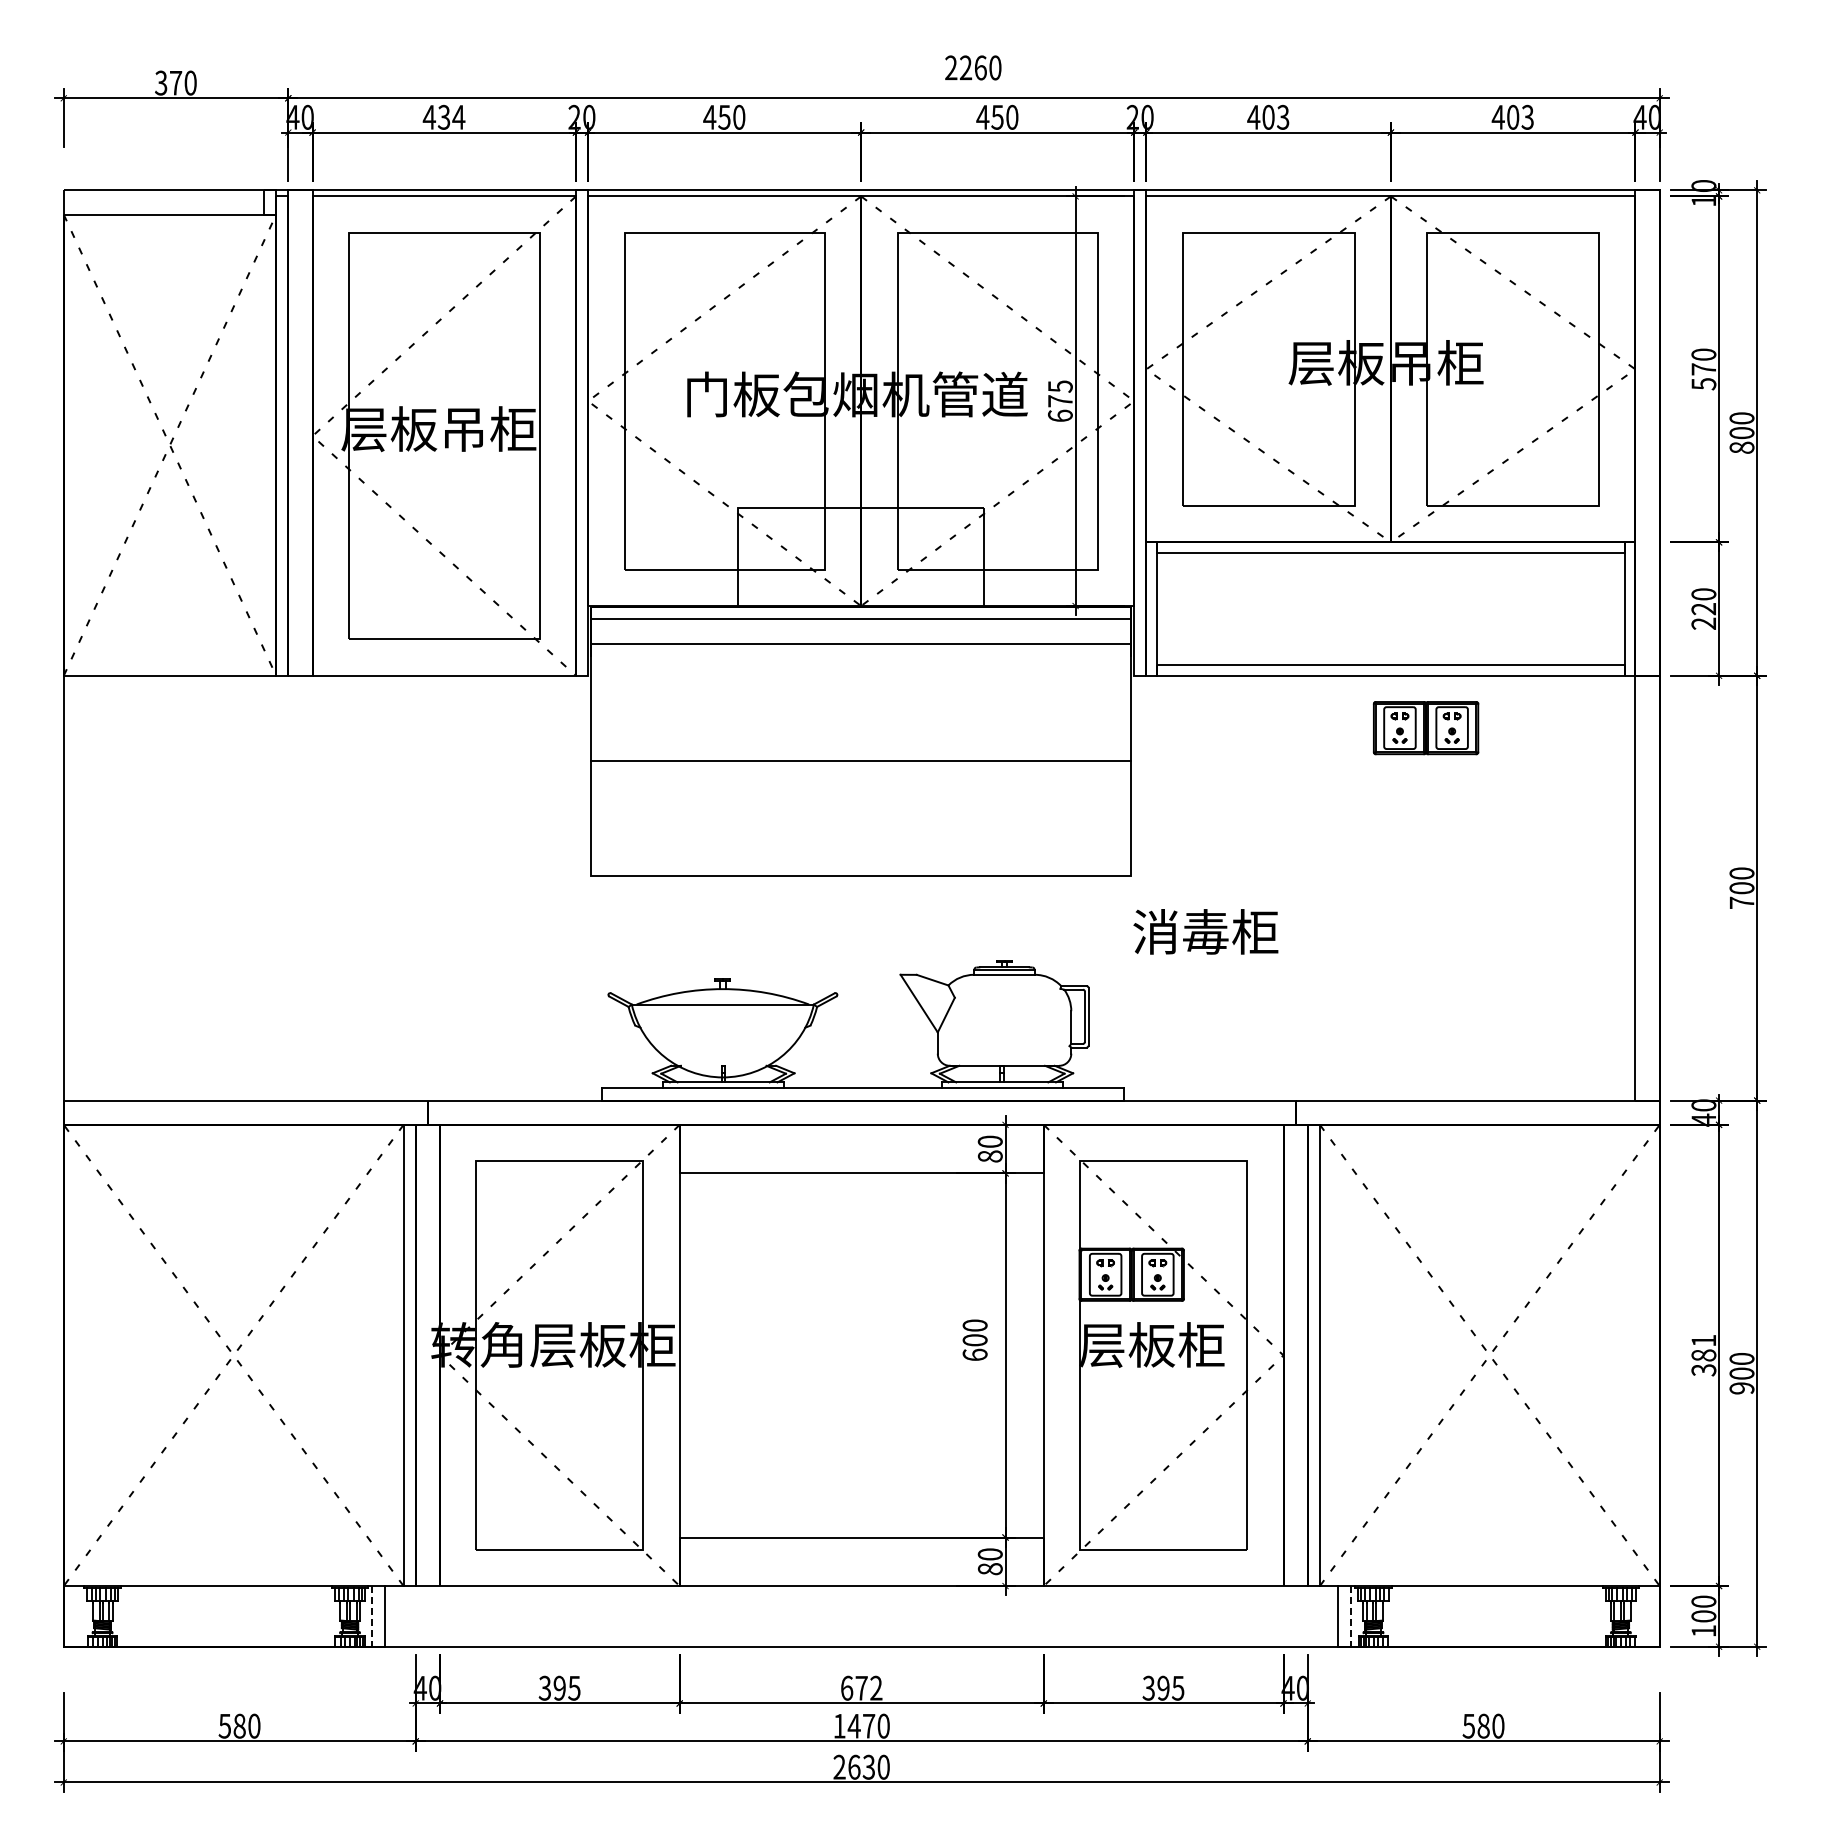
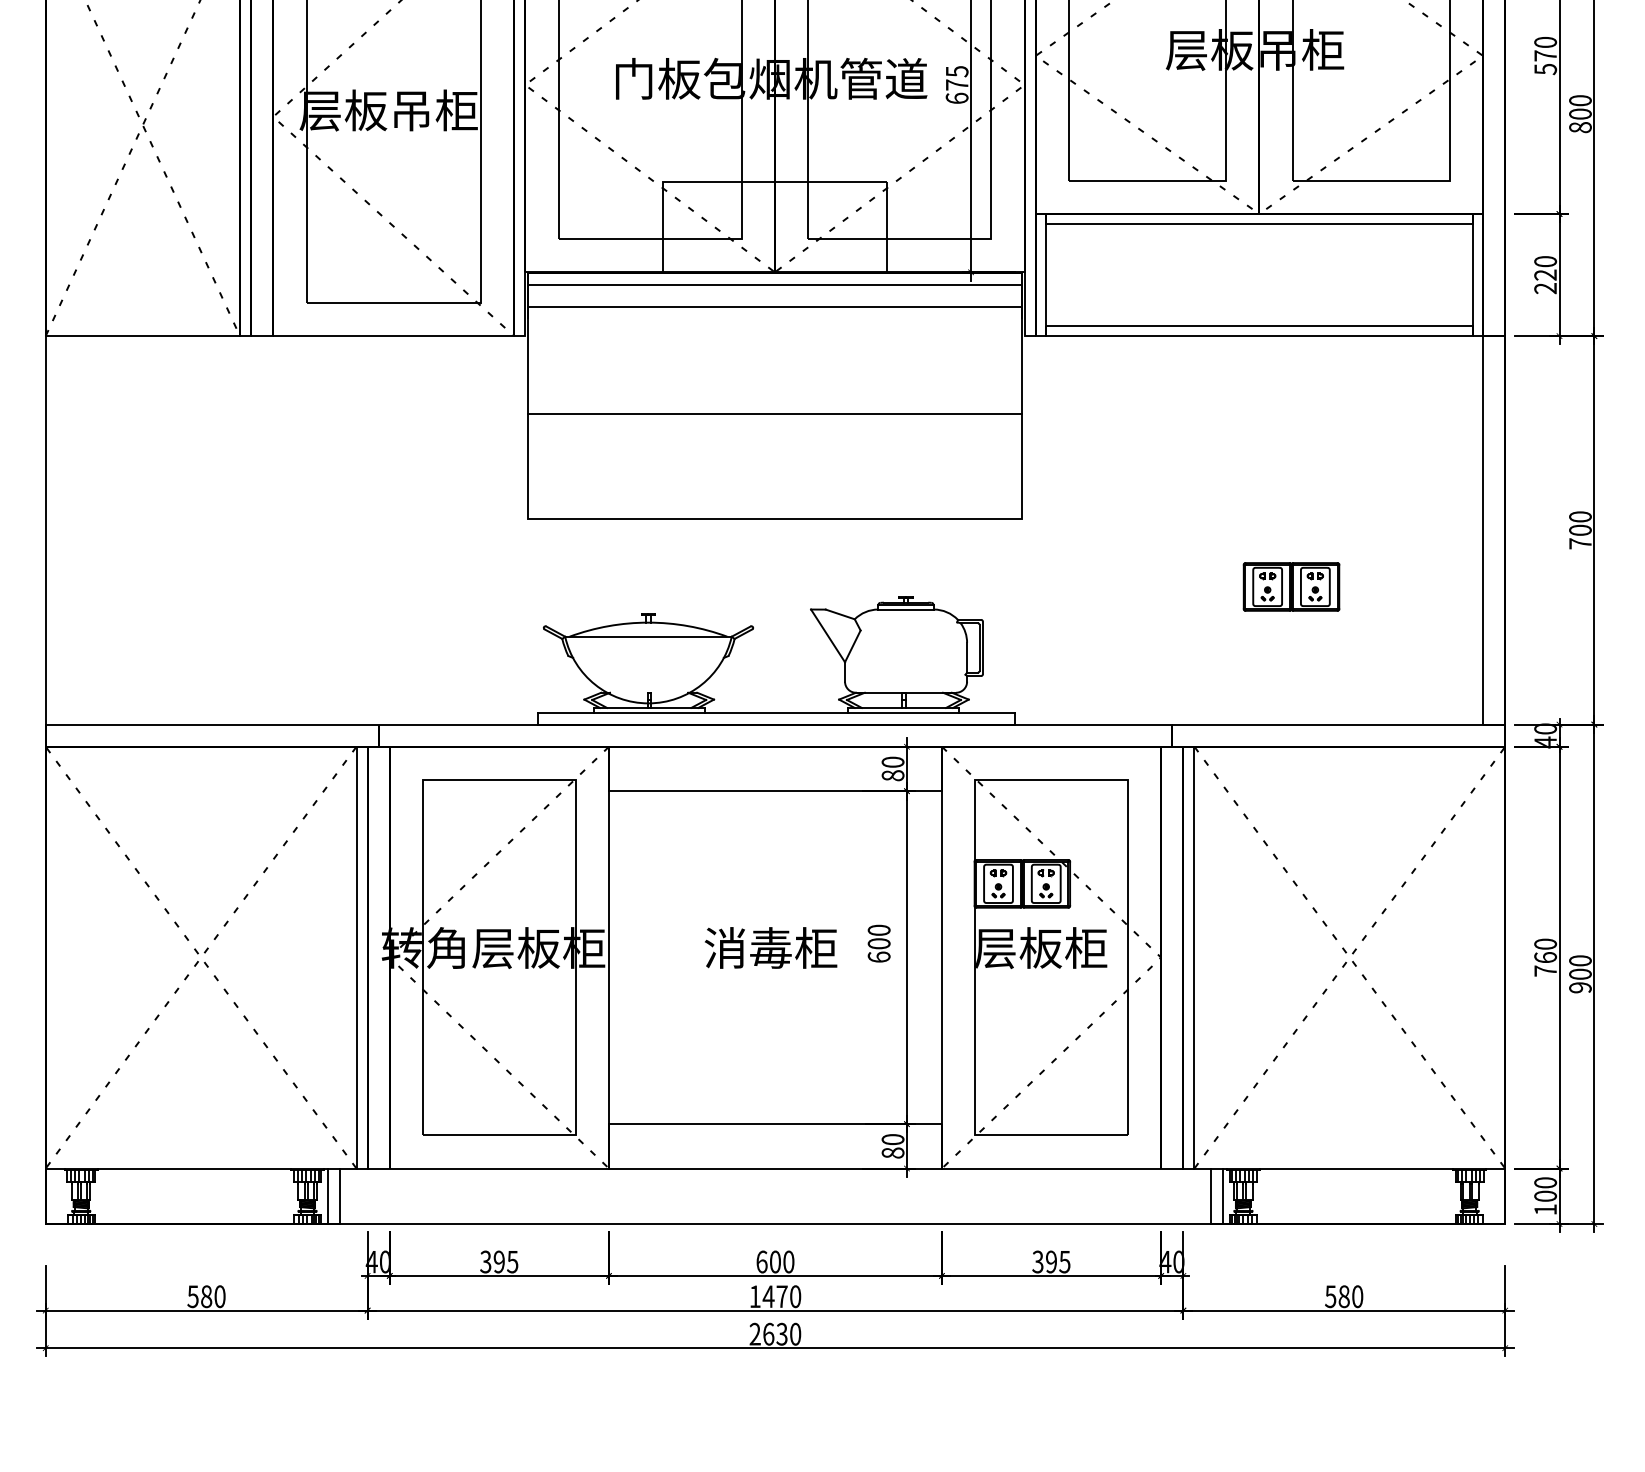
part: (1425, 728) -> (1291, 587), moved
text: (1205, 931) -> (770, 947), moved
text: (1703, 1355) -> (1545, 957), 381 -> 760
line: (372, 1616) -> (328, 1196), dashed -> solid
line: (1351, 1616) -> (1223, 1196), dashed -> solid
text: (868, 1687) -> (781, 1261), 672 -> 600

